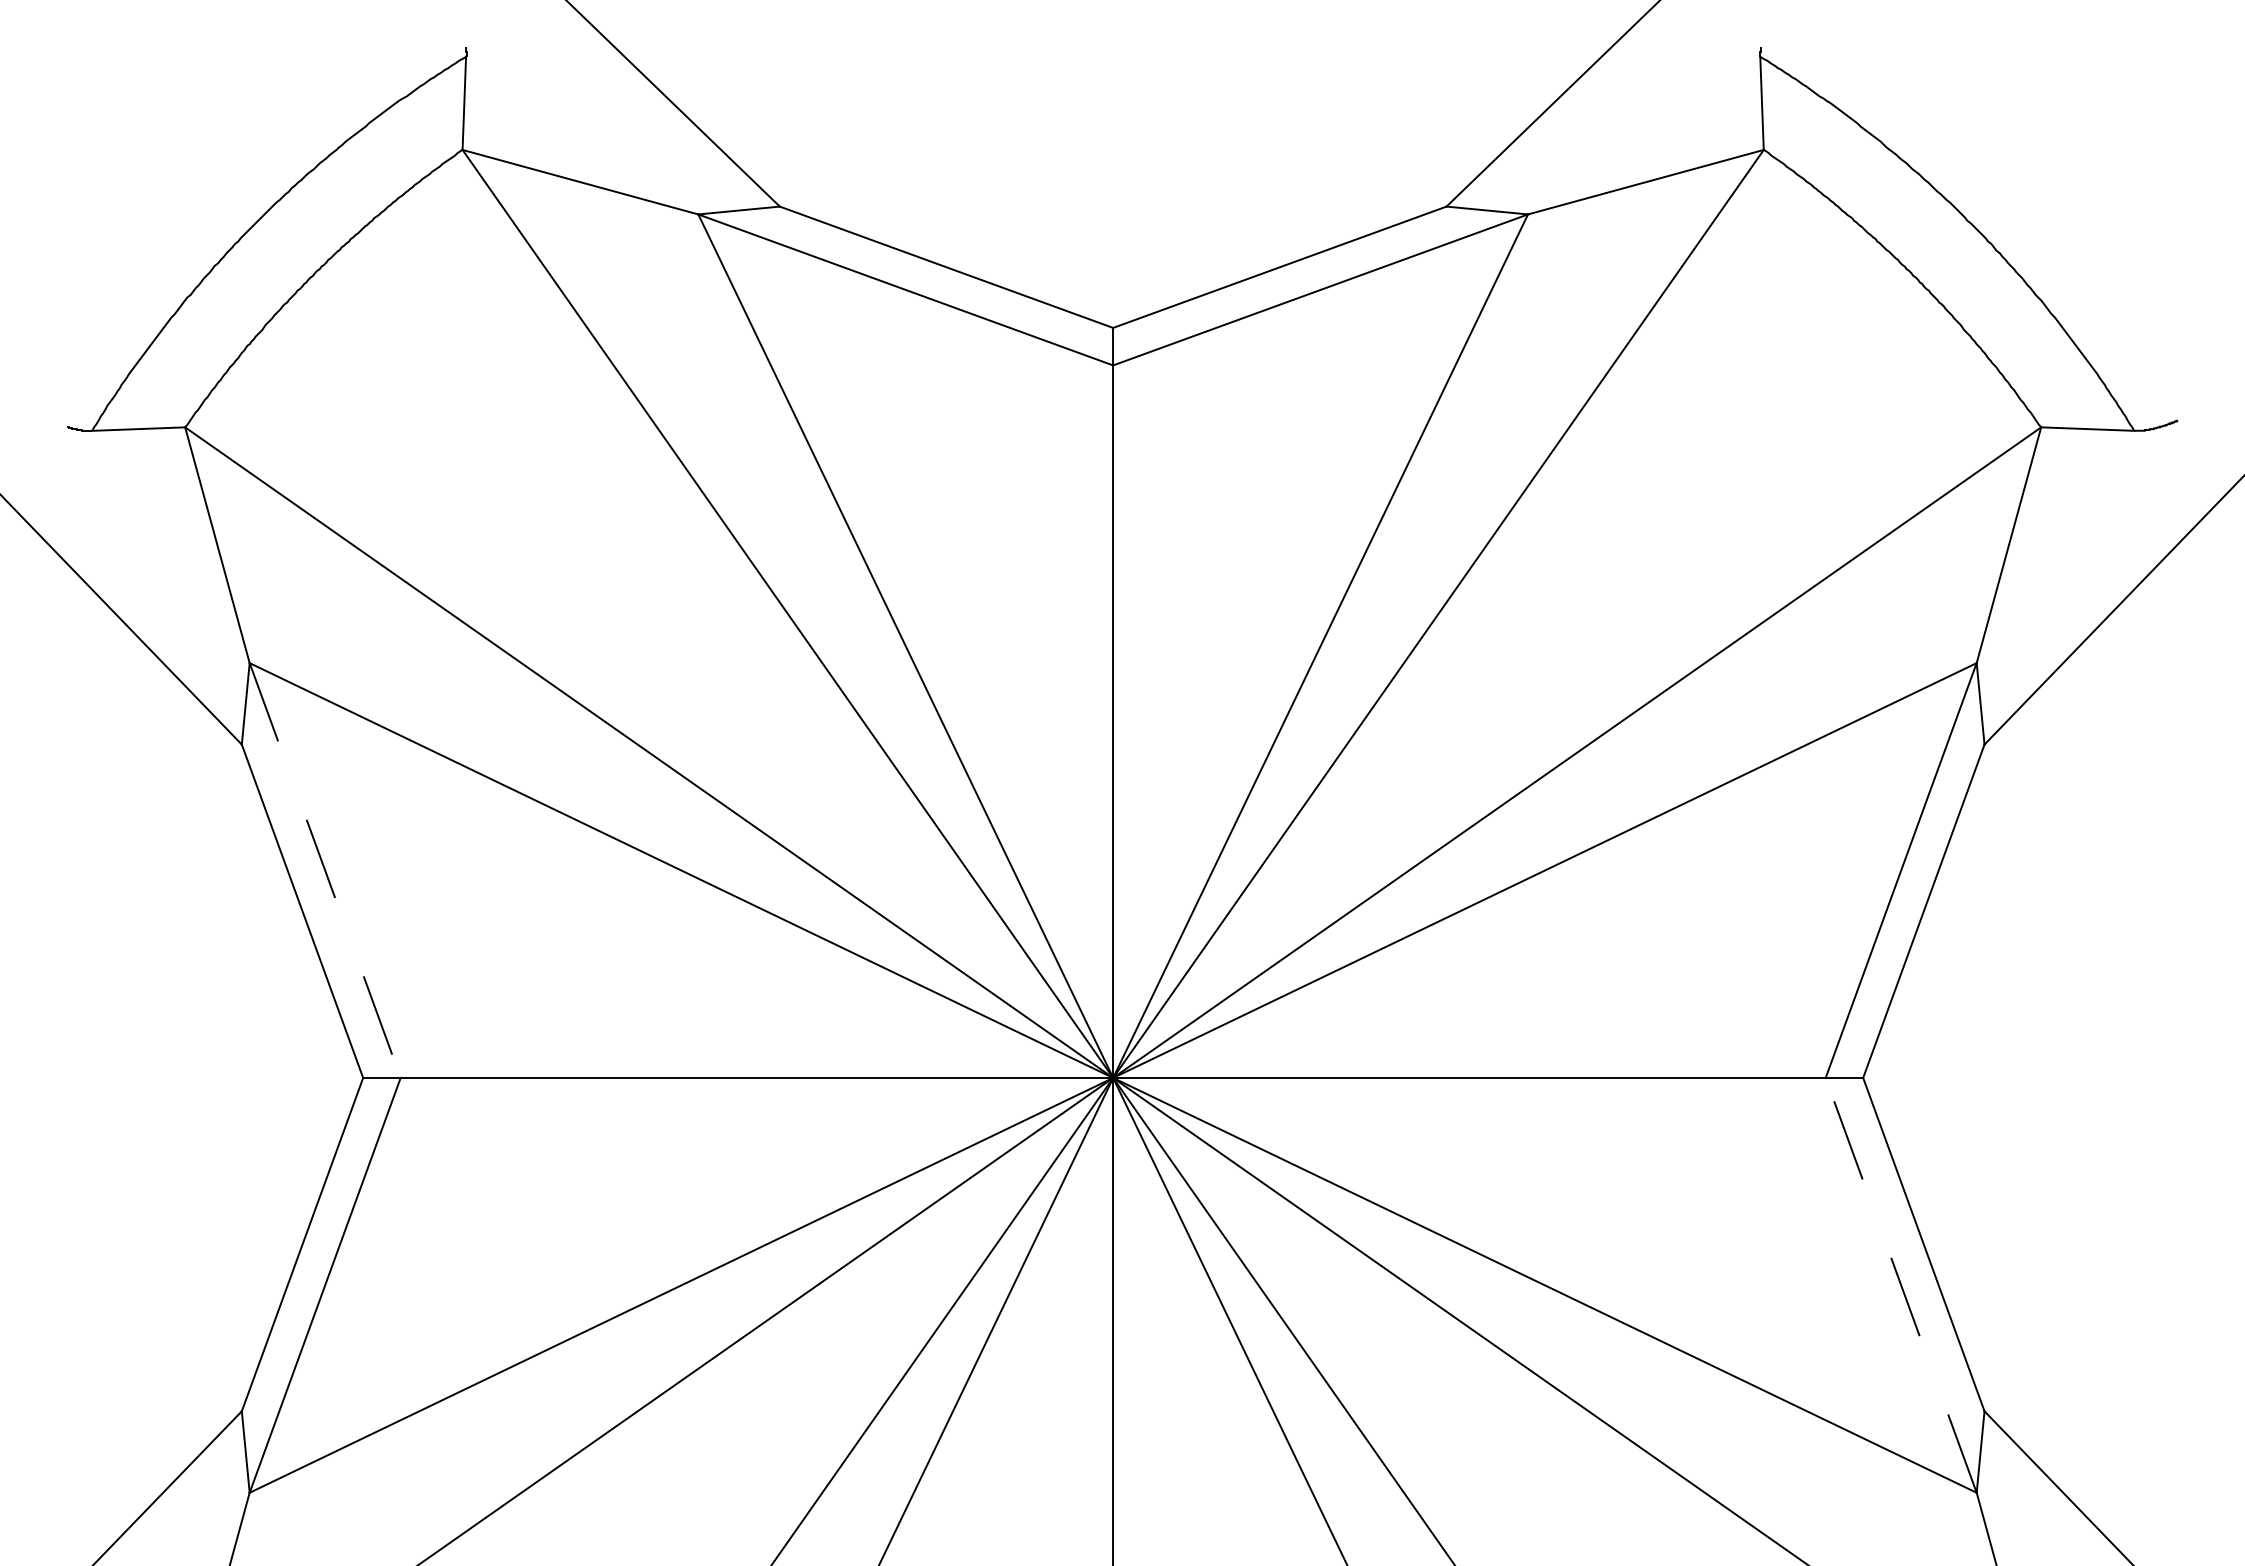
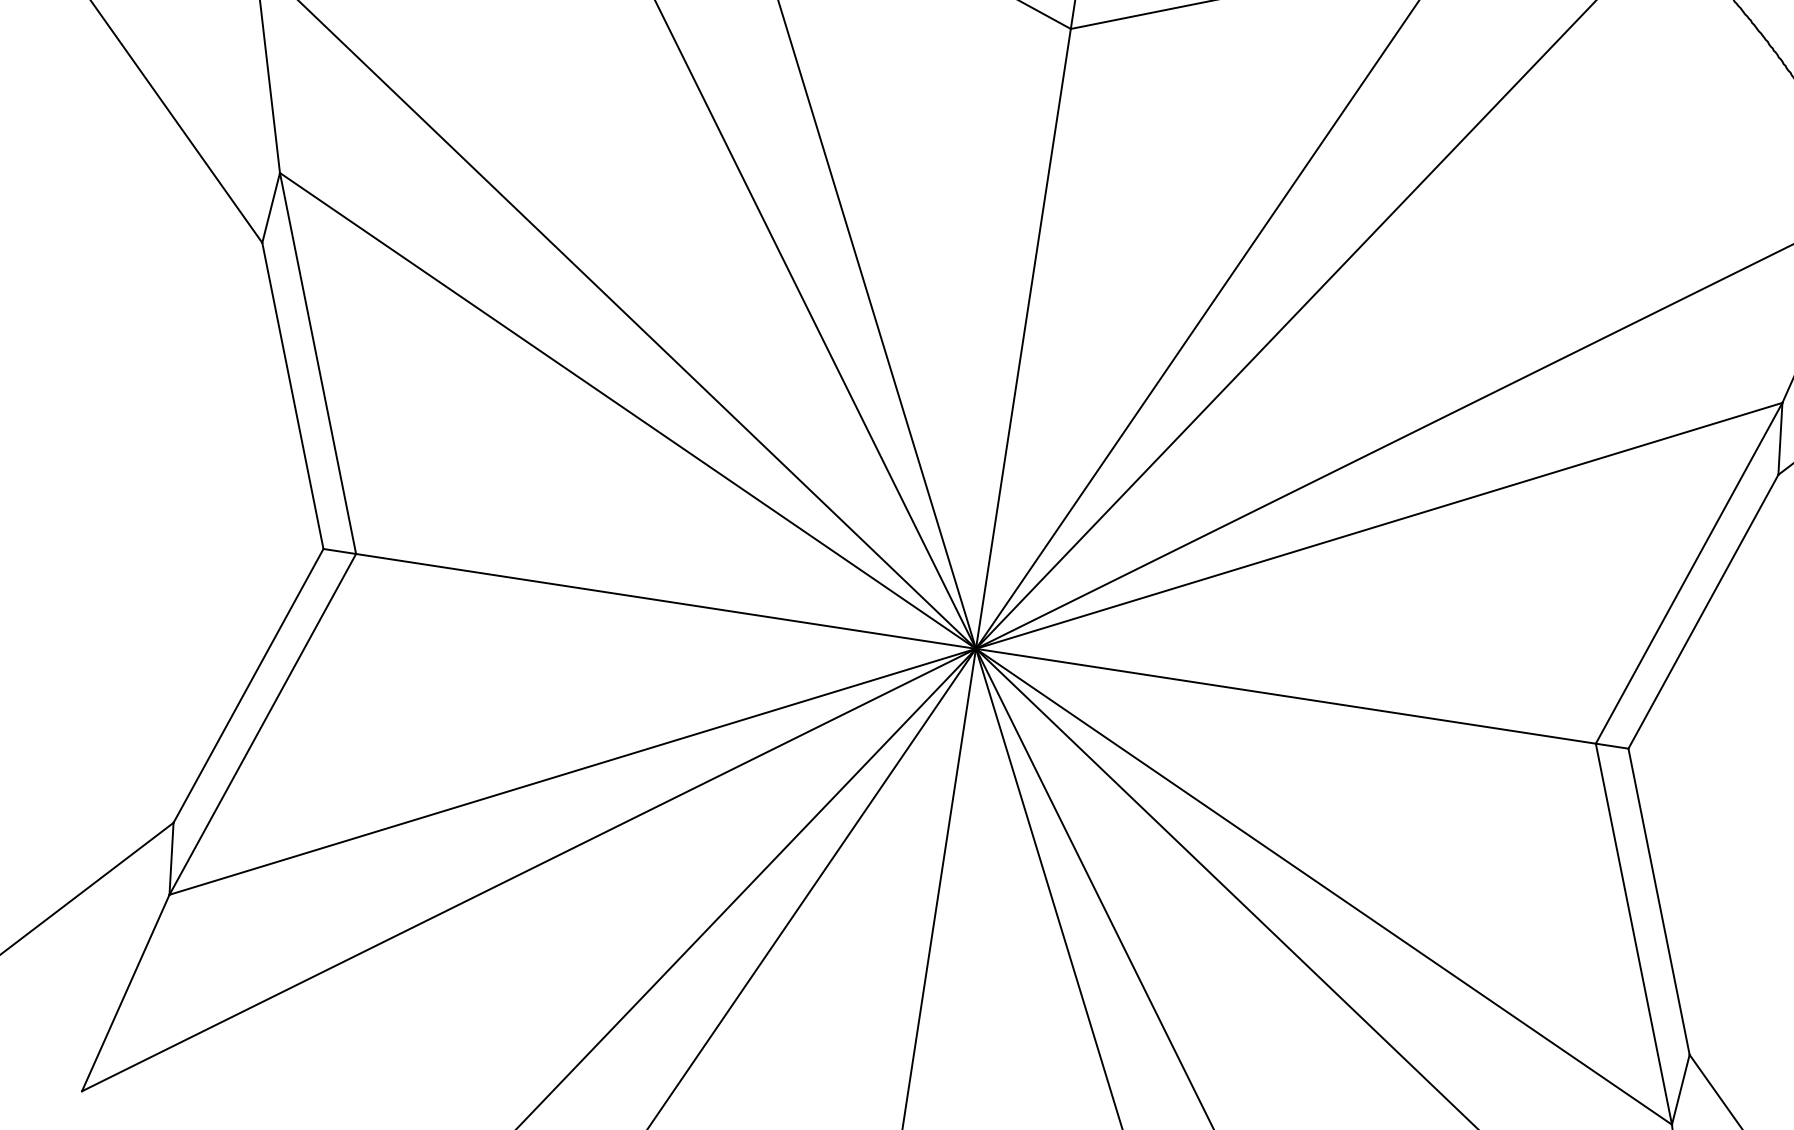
line: (325, 870) -> (318, 363), dashed -> solid
line: (1901, 1285) -> (1634, 934), dashed -> solid

